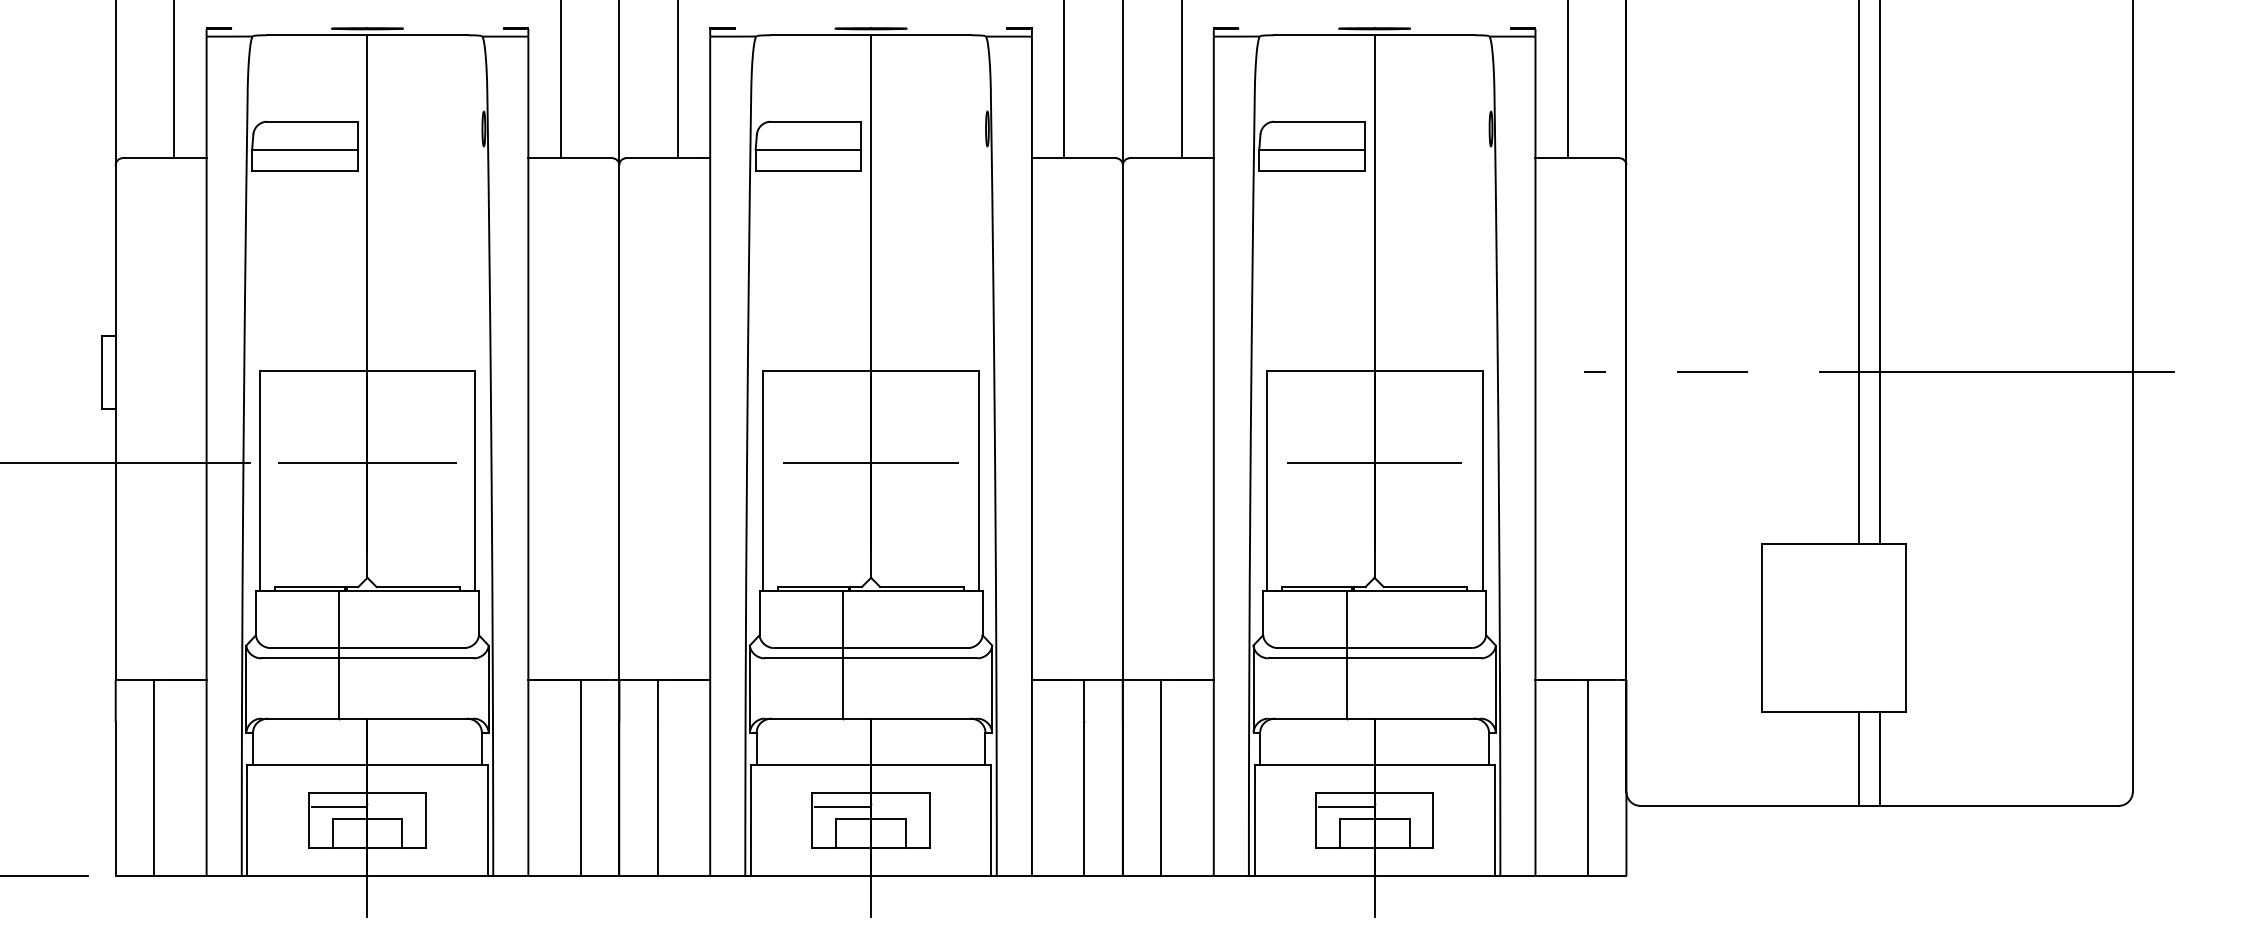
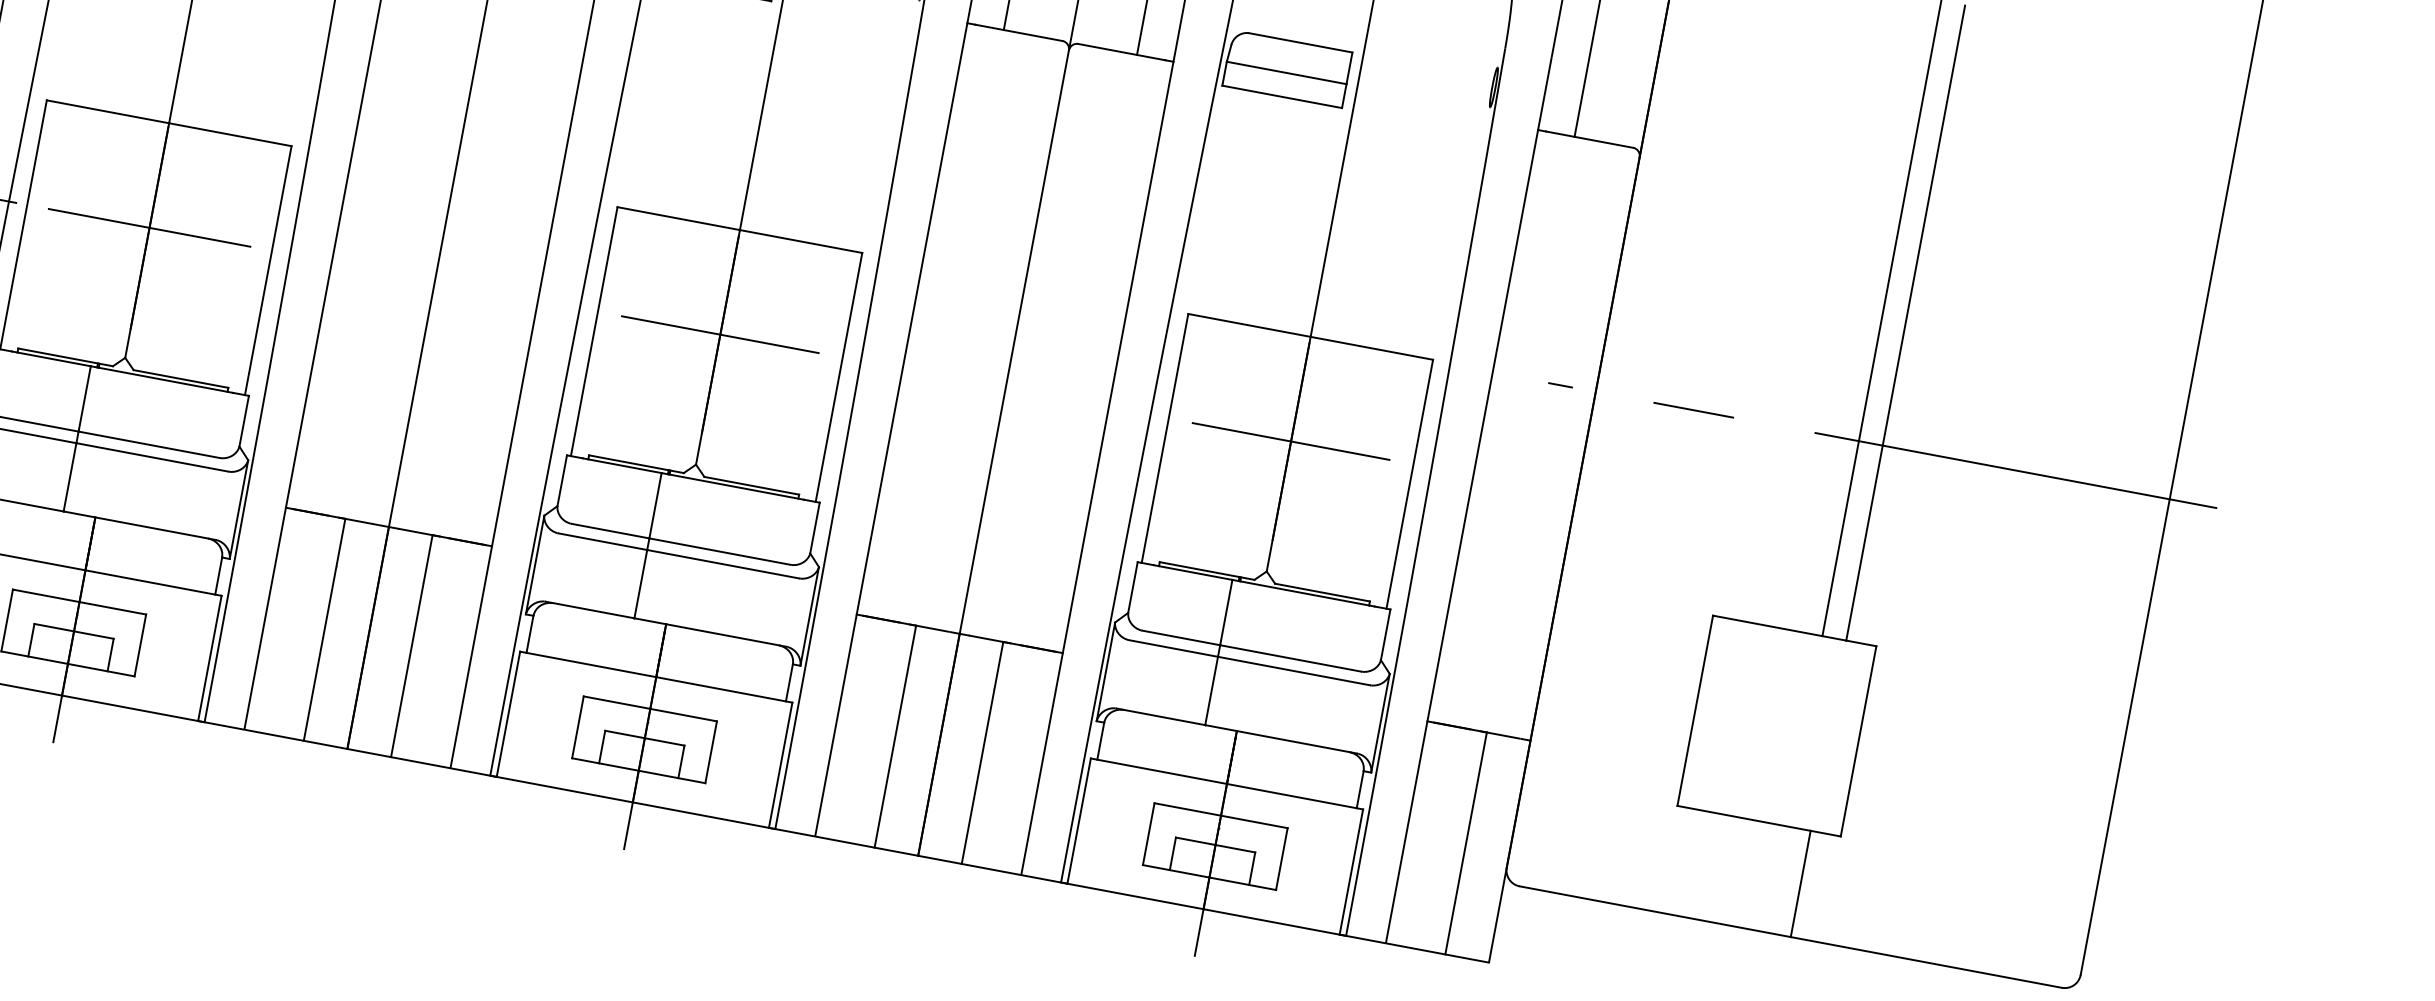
line: (1858, 758) -> (1776, 878), removed
line: (339, 807) -> (44, 612), removed
line: (843, 807) -> (616, 719), removed
line: (1346, 807) -> (1186, 825), removed

